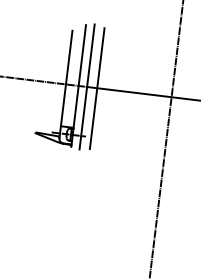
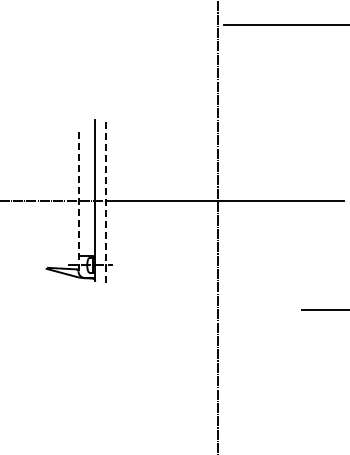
line: (65, 84) -> (78, 200), solid -> dashed
line: (87, 86) -> (106, 200), solid -> dashed
line: (97, 88) -> (119, 200), removed

